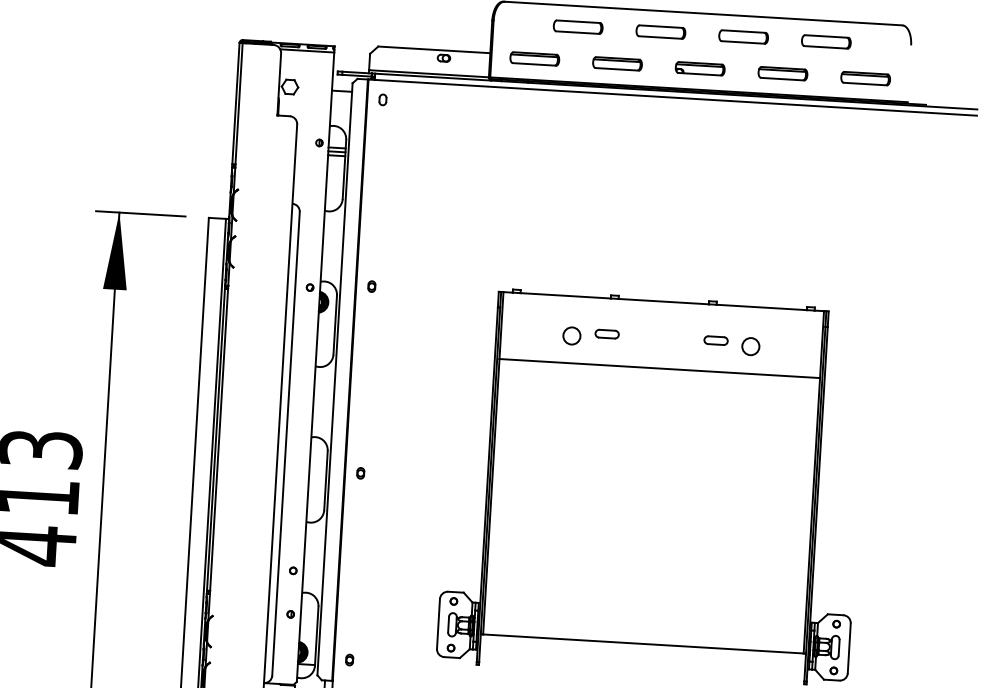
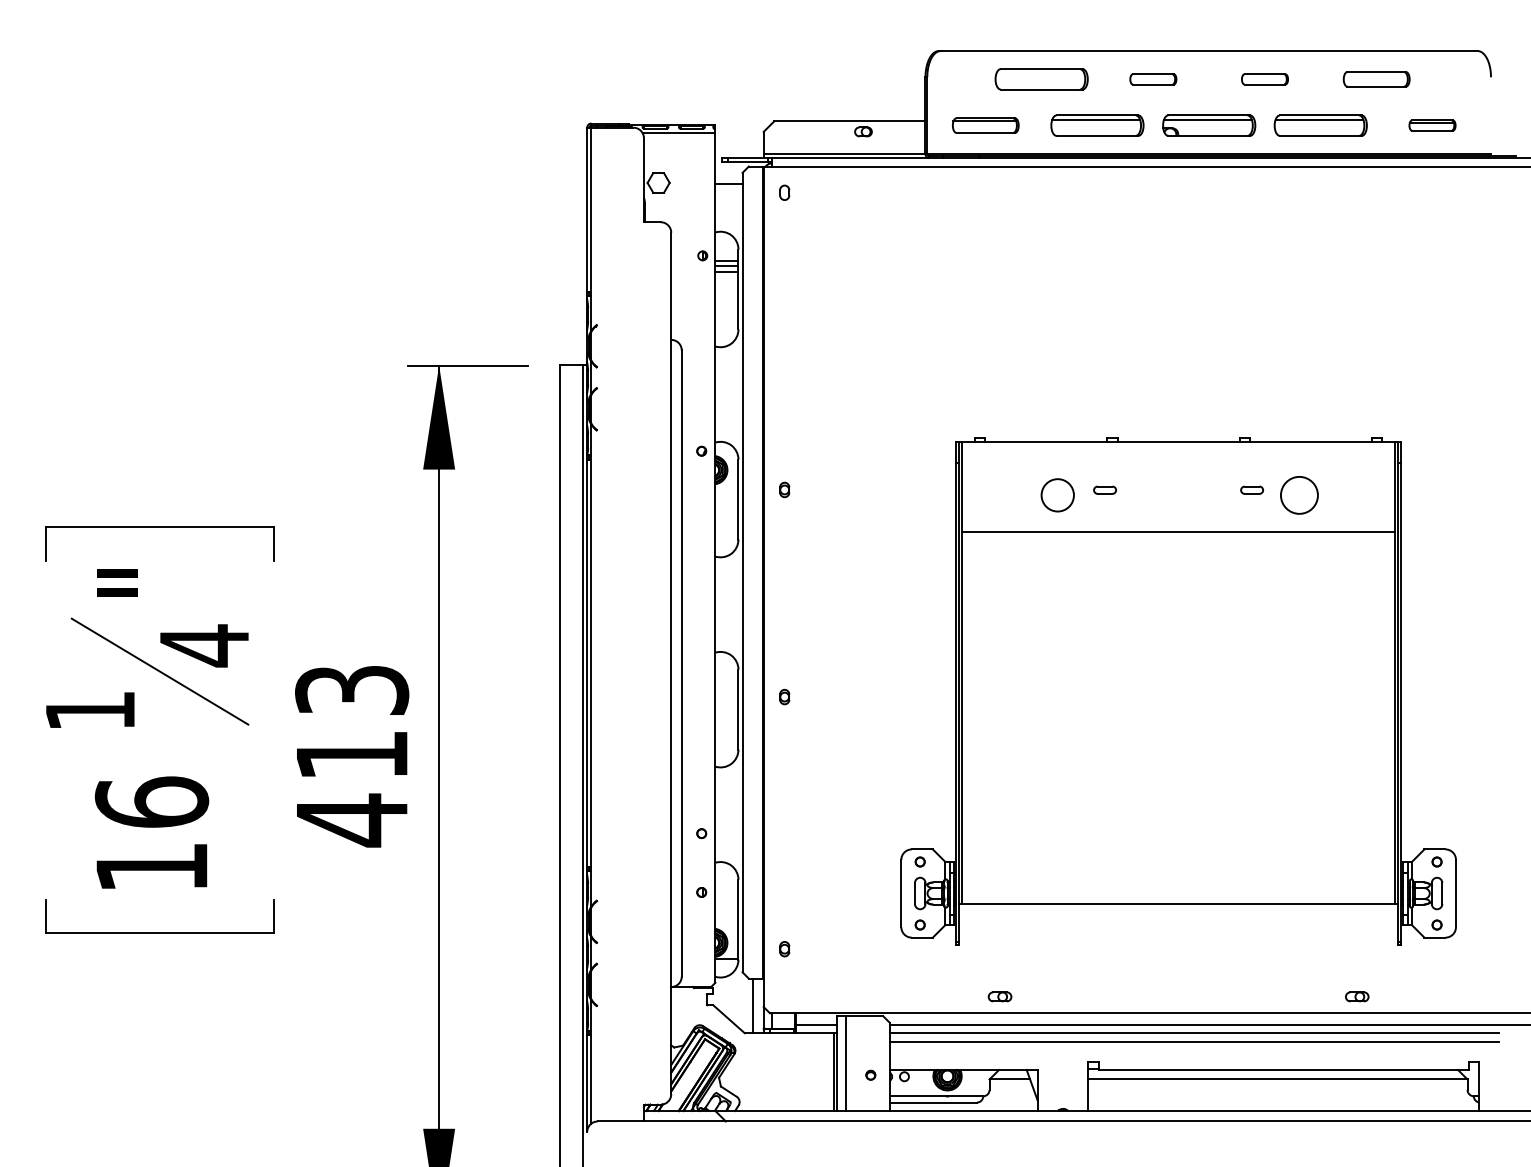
part: (578, 27) -> (1041, 79), size x1.4
part: (661, 32) -> (1153, 79), size x0.7
part: (743, 37) -> (1264, 79), size x0.7
part: (617, 63) -> (1097, 125), size x1.4
part: (699, 68) -> (1208, 125), size x1.4
part: (782, 73) -> (1320, 125), size x1.4
part: (865, 78) -> (1432, 125), size x0.7
part: (371, 286) -> (784, 489), moved
part: (606, 334) -> (1104, 490), size x0.7
circle: (571, 336) -> (1057, 495), size x1.4
part: (715, 340) -> (1251, 490), size x0.7
circle: (750, 345) -> (1299, 494), size x1.6

